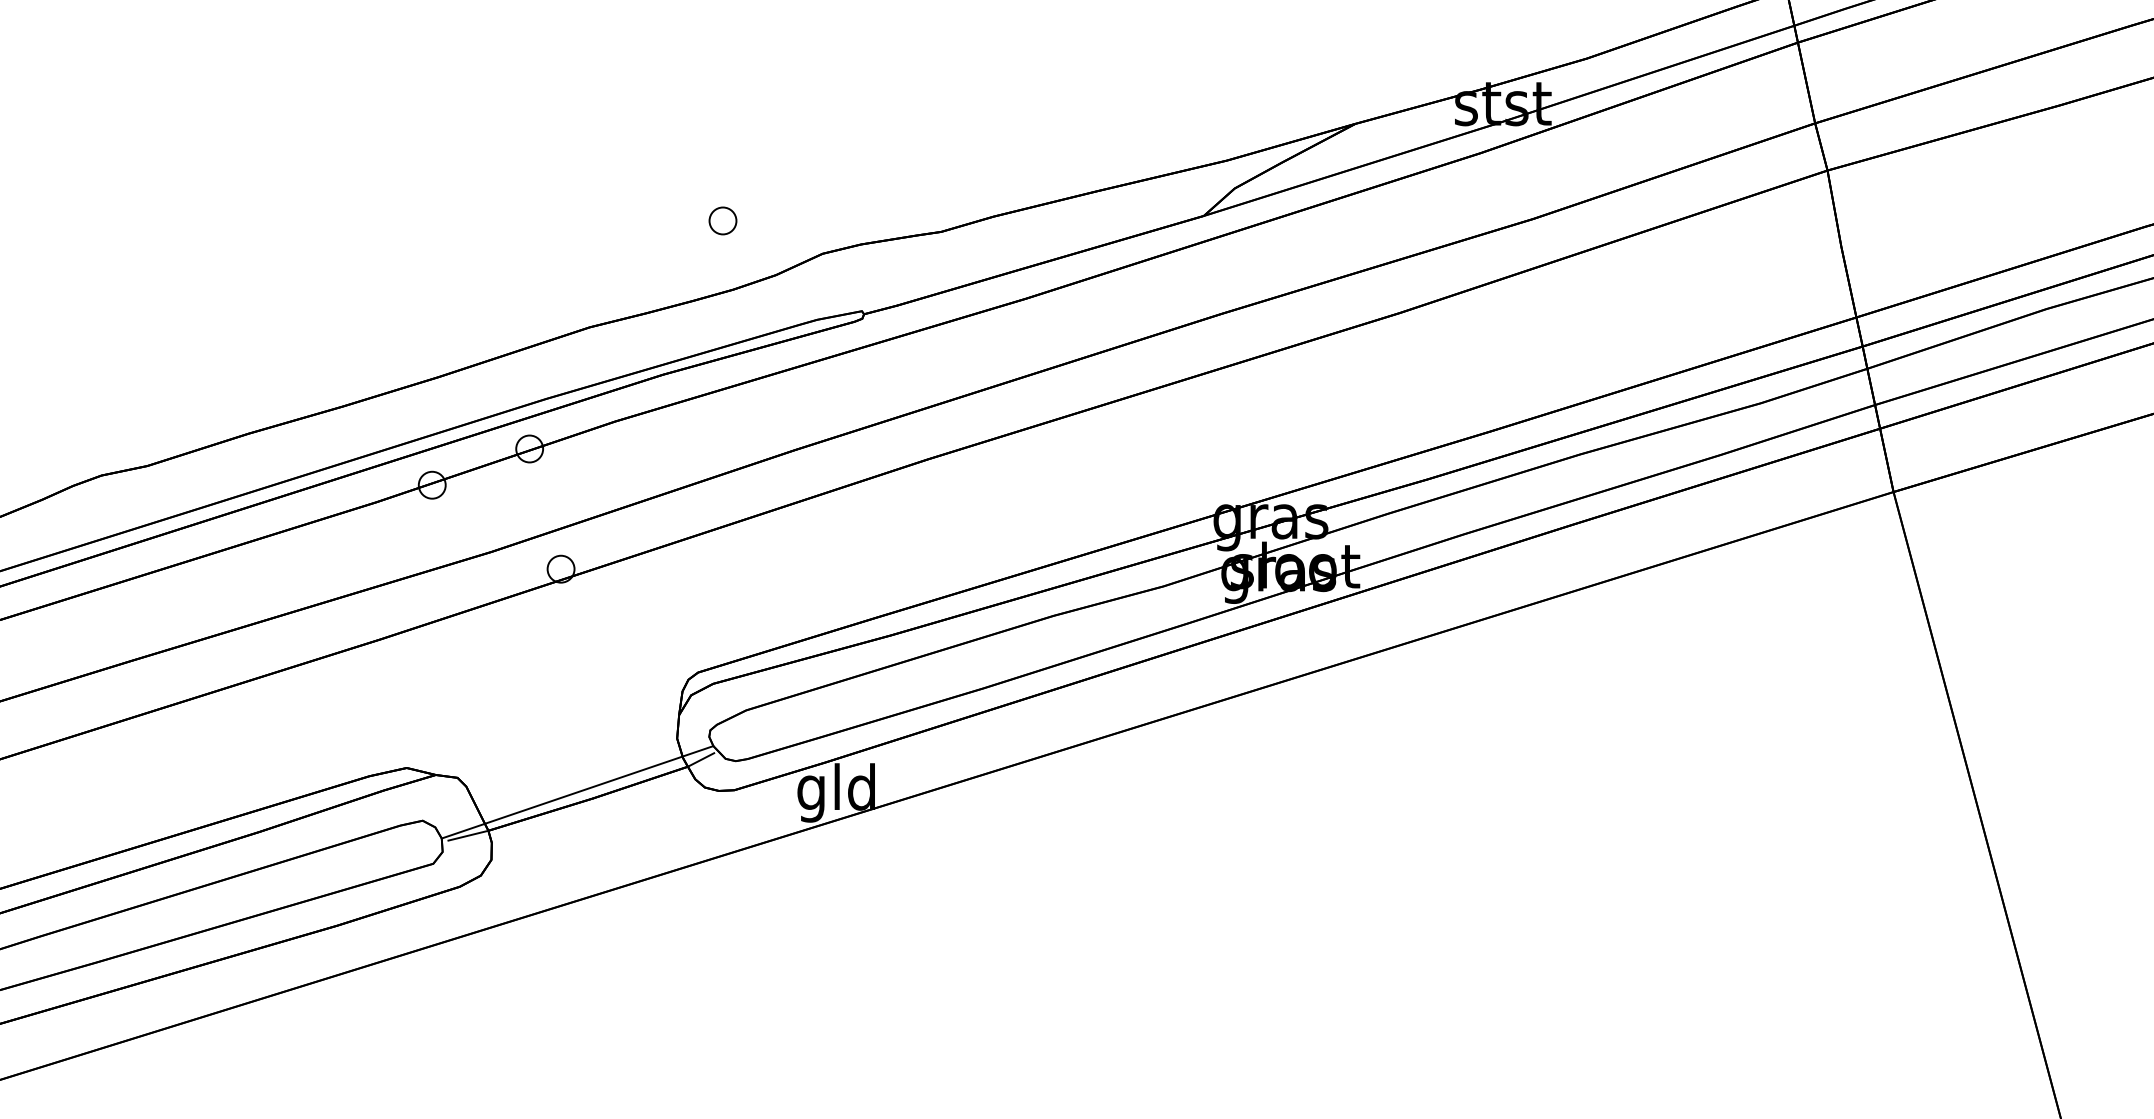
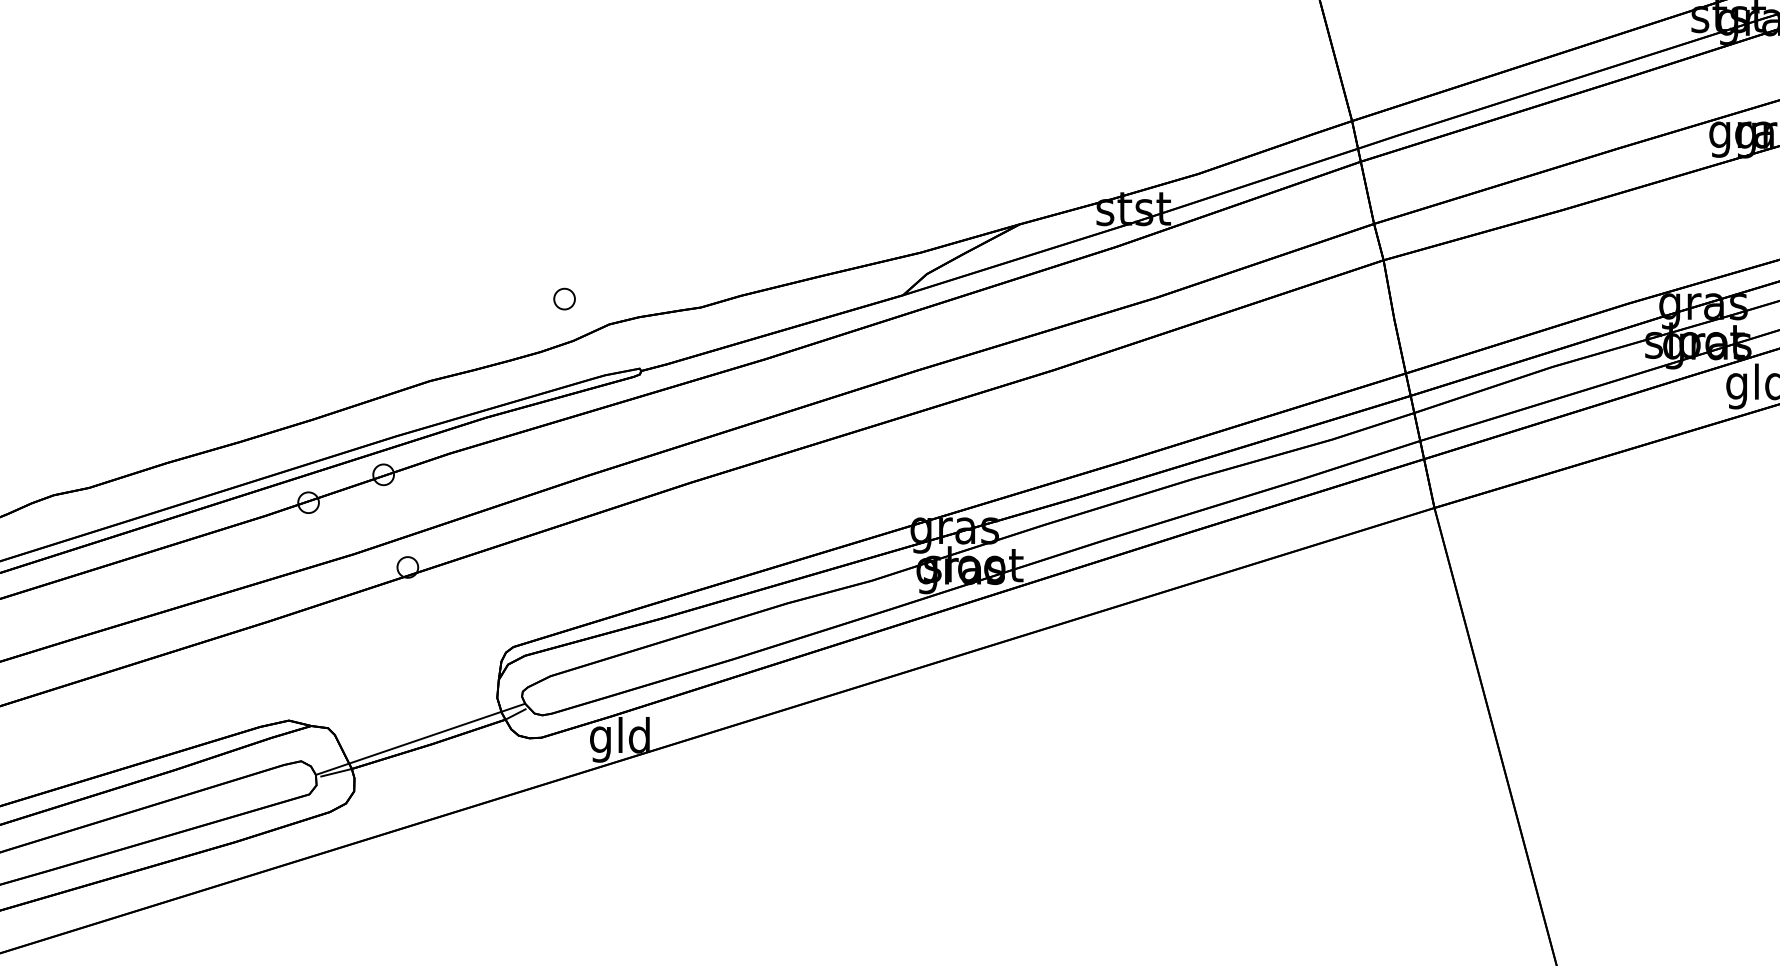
part: (722, 220) -> (564, 298), moved

